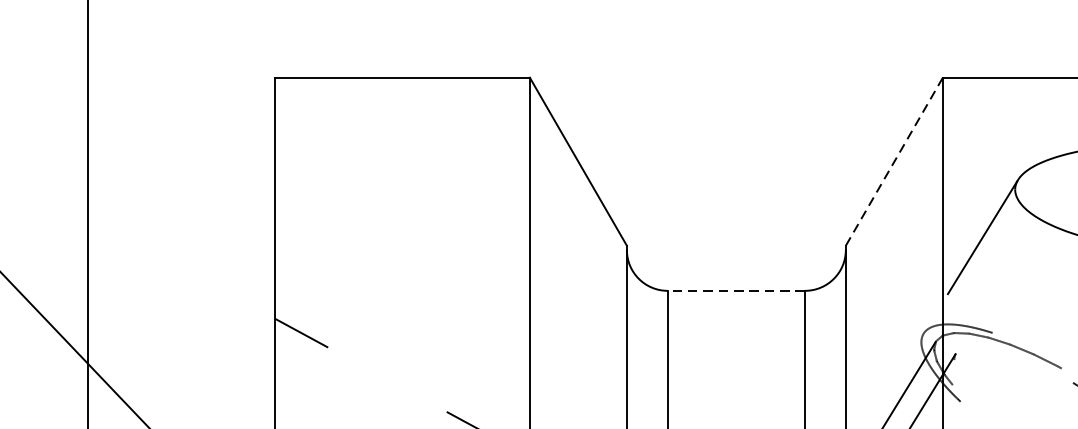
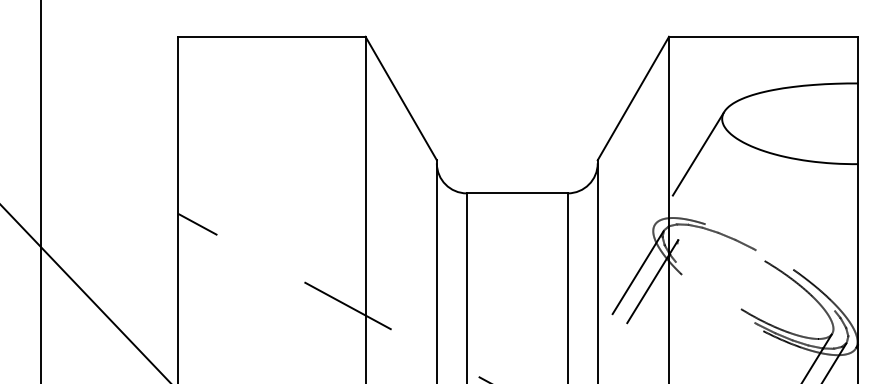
line: (894, 161) -> (633, 98), dashed -> solid
line: (735, 290) -> (516, 193), dashed -> solid

